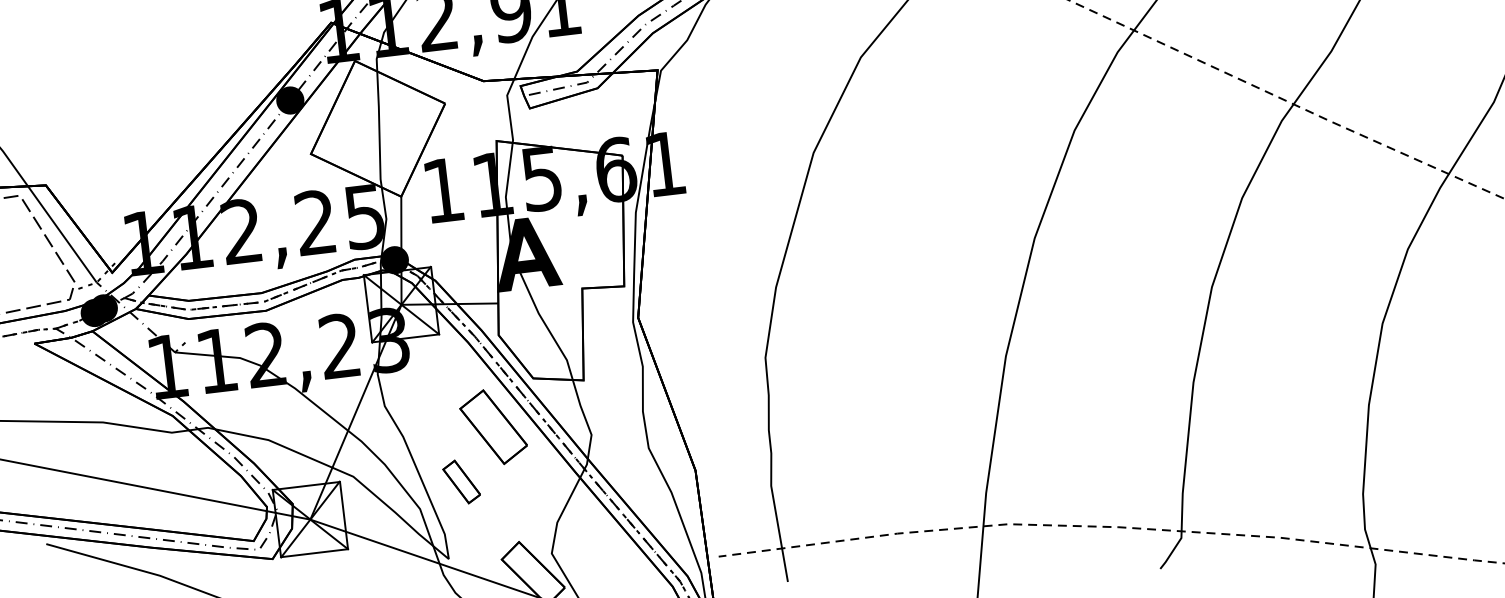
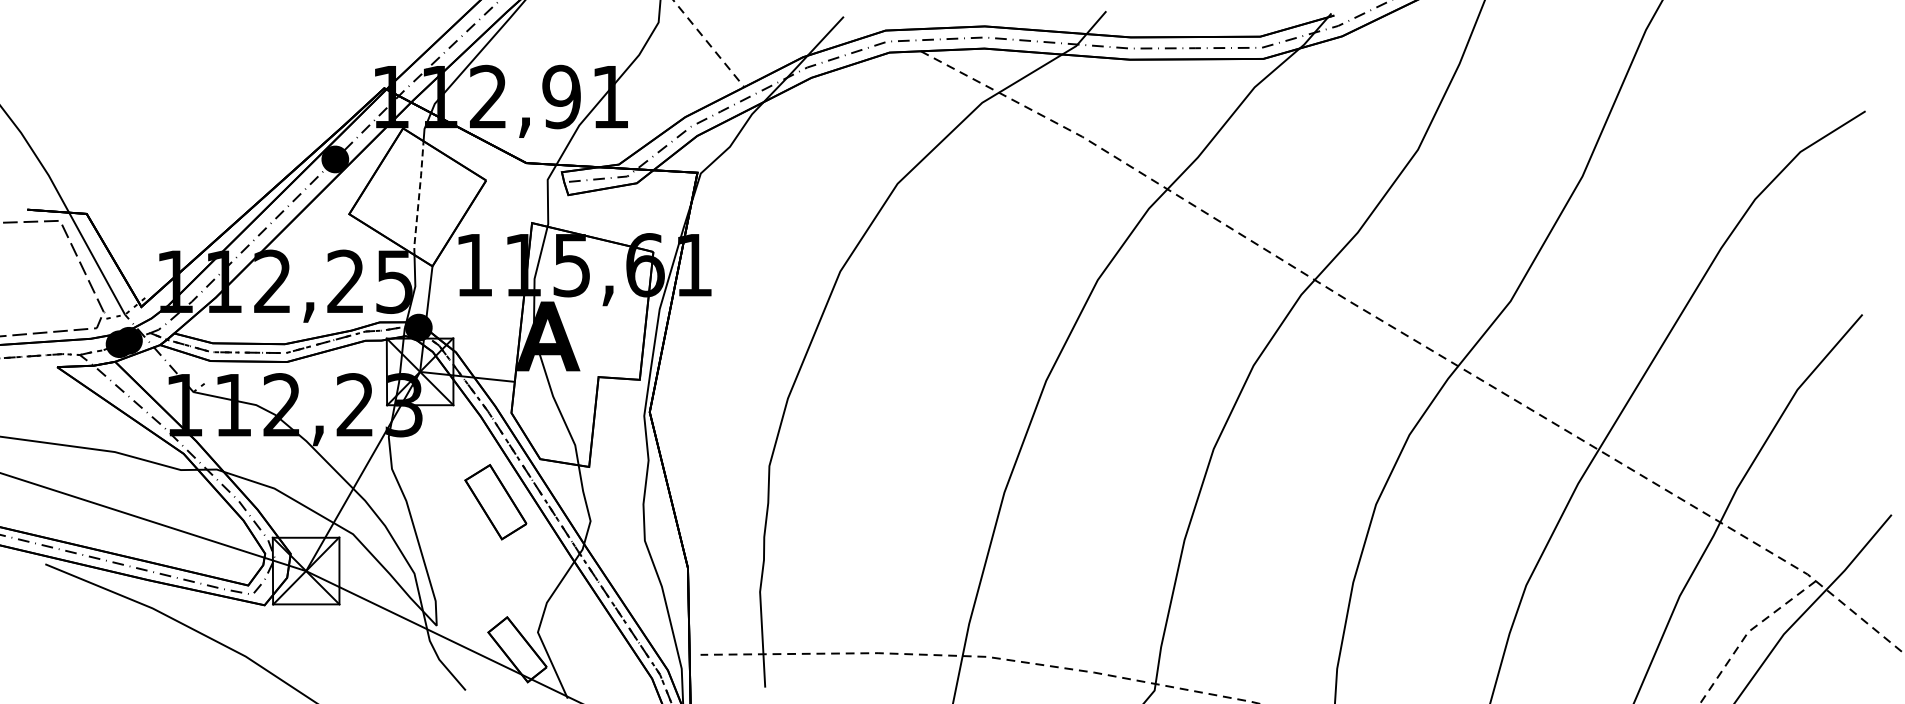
line: (378, 129) -> (418, 198), solid -> dashed
part: (460, 481) -> (457, 551), removed

